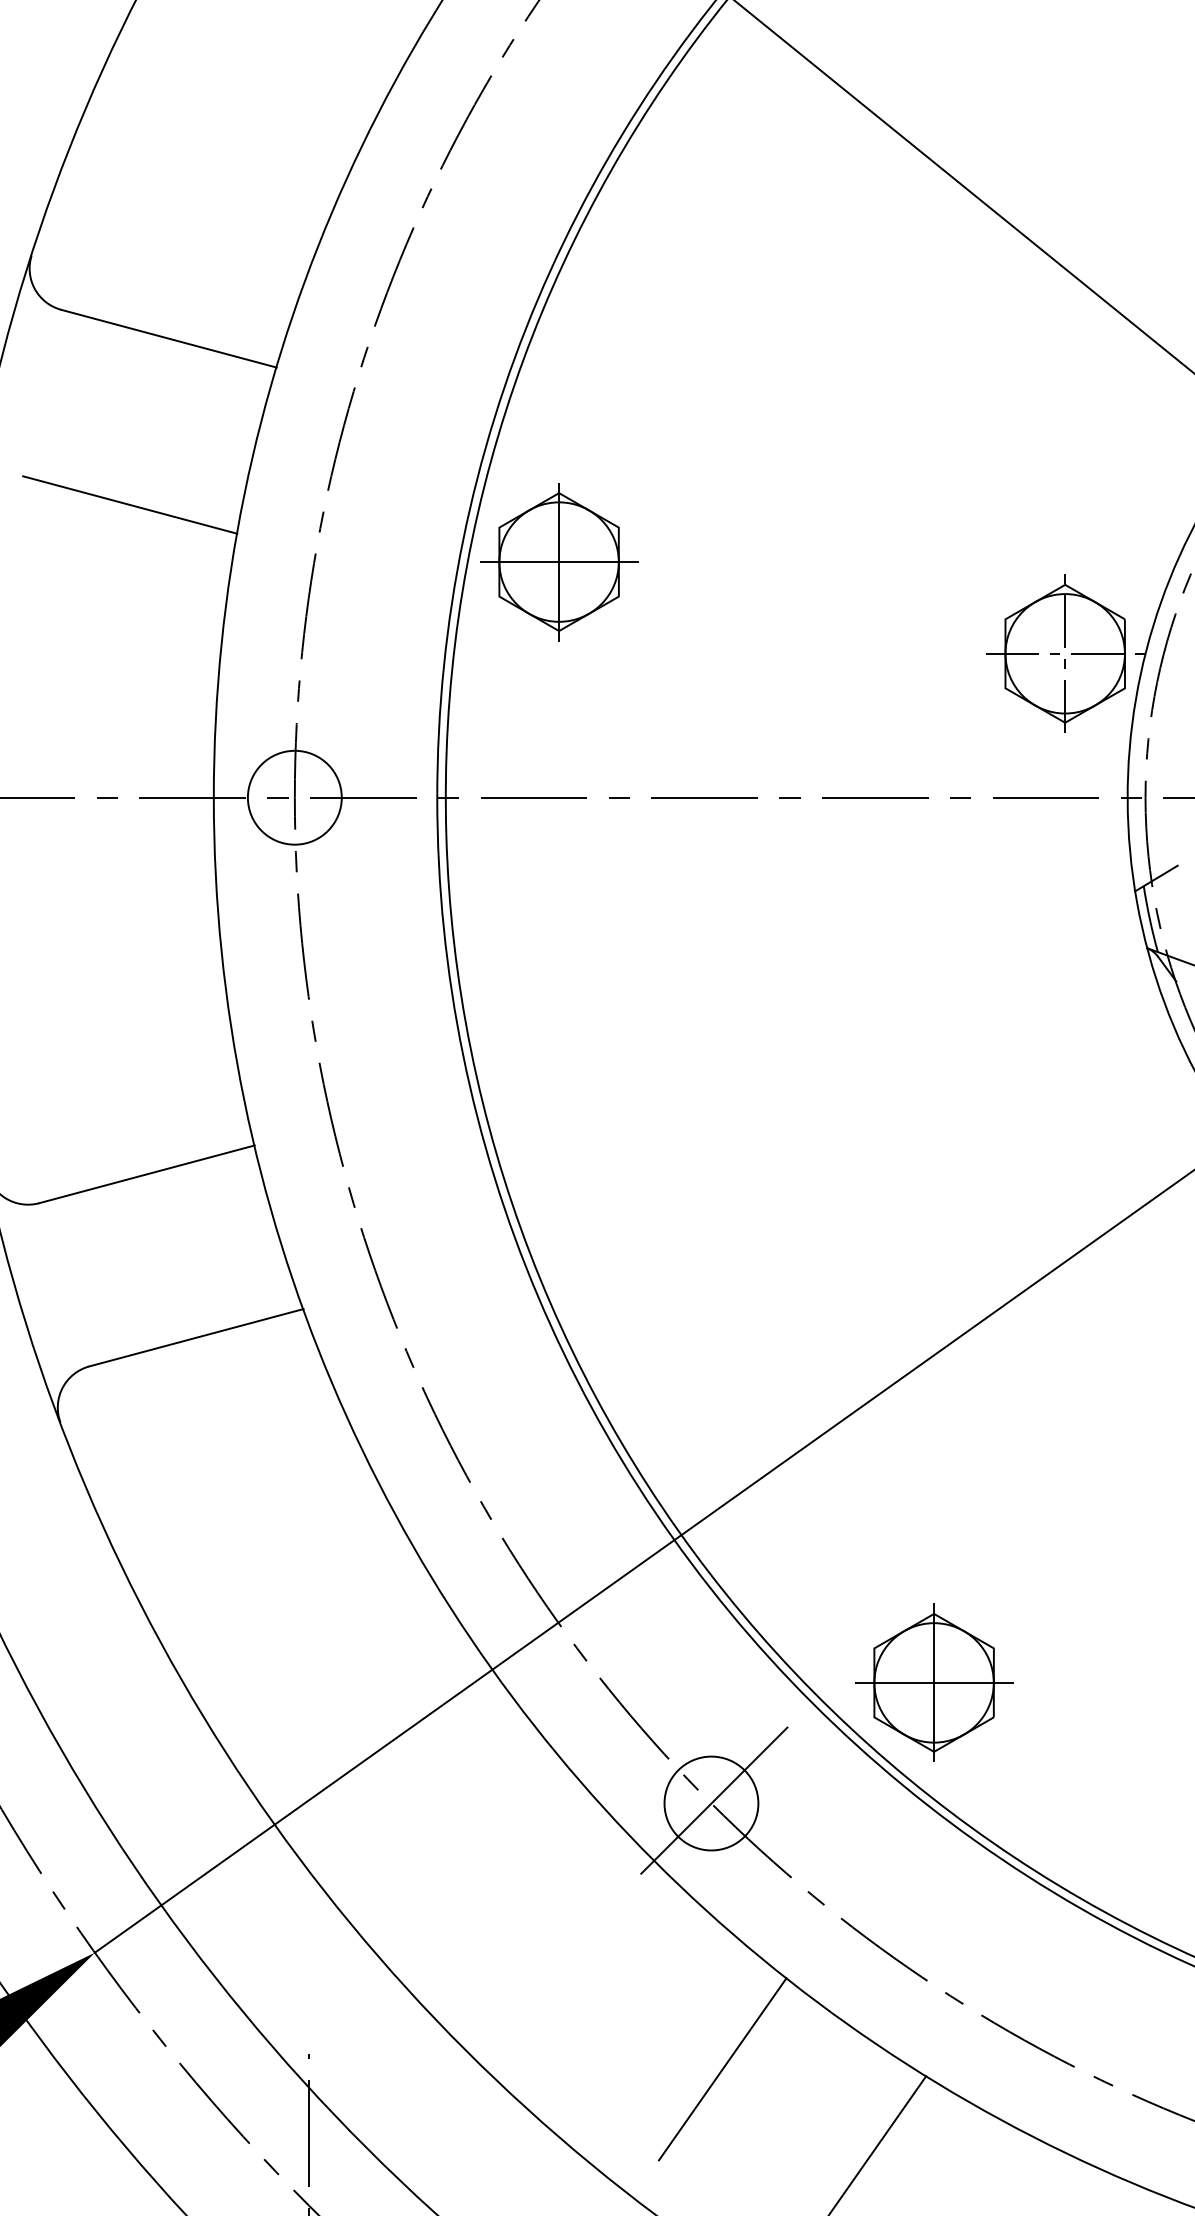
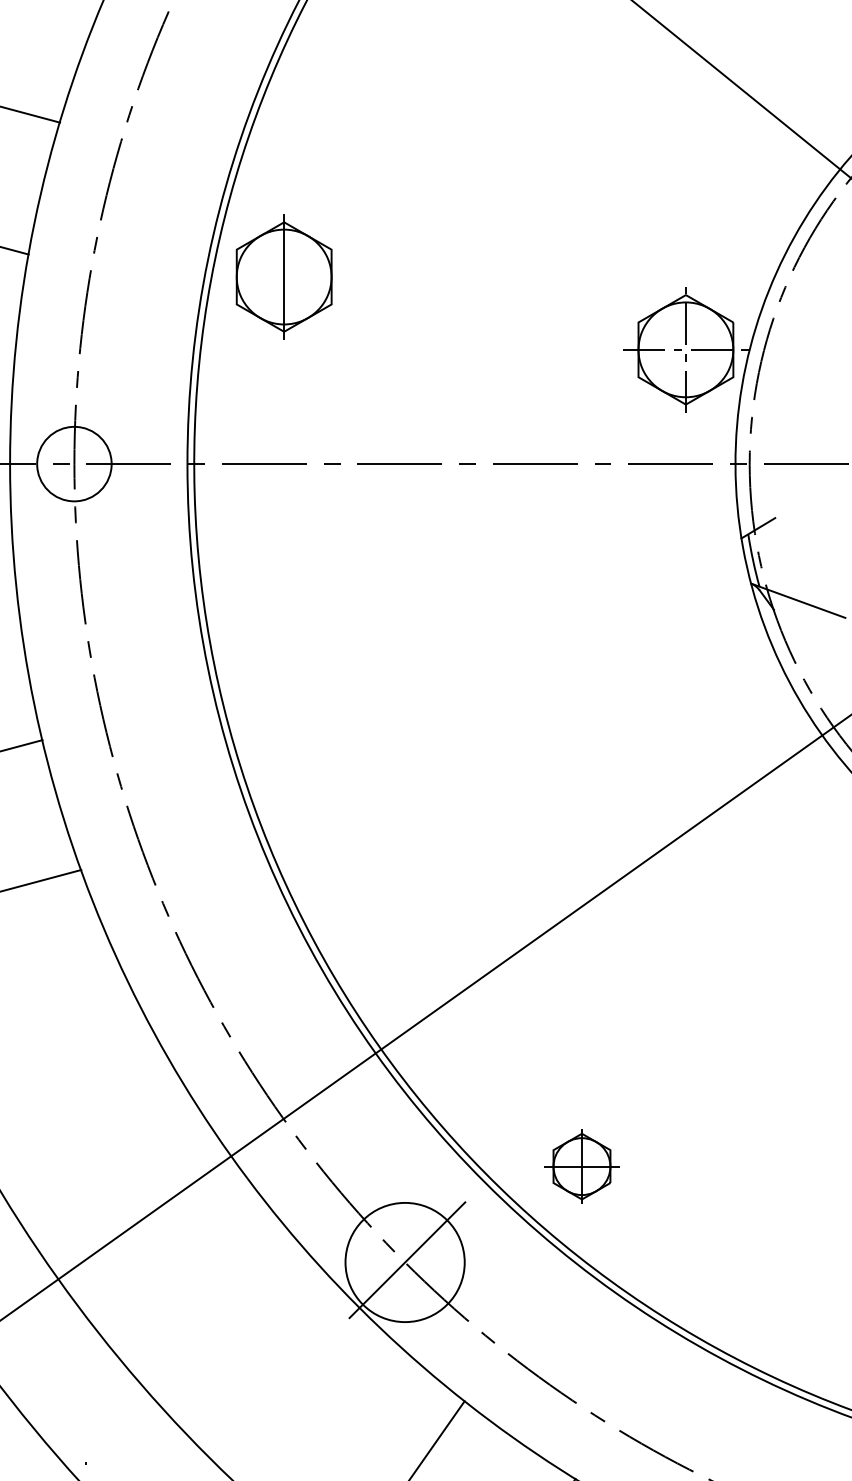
line: (558, 562) -> (283, 277), removed
part: (934, 1682) -> (582, 1166), size x0.6
circle: (711, 1803) -> (405, 1262), size x1.6

